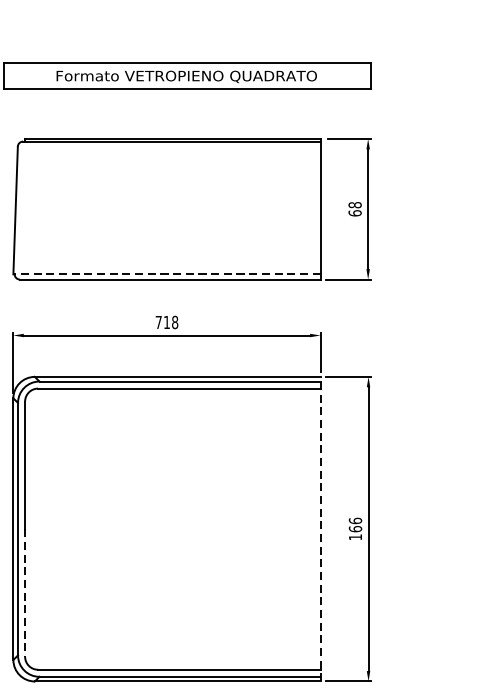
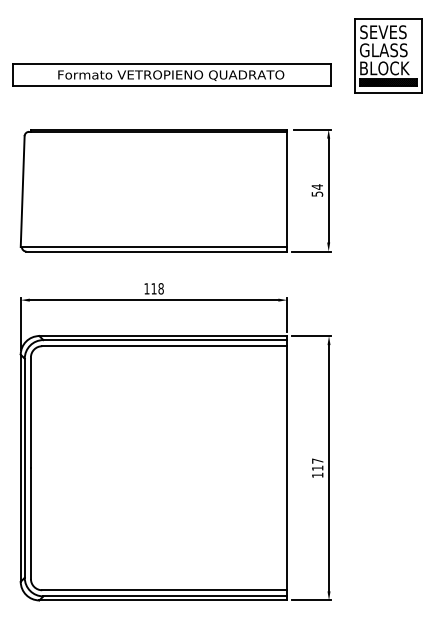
part: (437, 53) -> (388, 55), added
text: (355, 209) -> (317, 190), 68 -> 54
line: (166, 274) -> (153, 247), dashed -> solid
text: (158, 322) -> (146, 288), 718 -> 118
text: (355, 524) -> (317, 464), 166 -> 117
line: (320, 528) -> (287, 467), dashed -> solid
line: (24, 593) -> (30, 524), dashed -> solid

